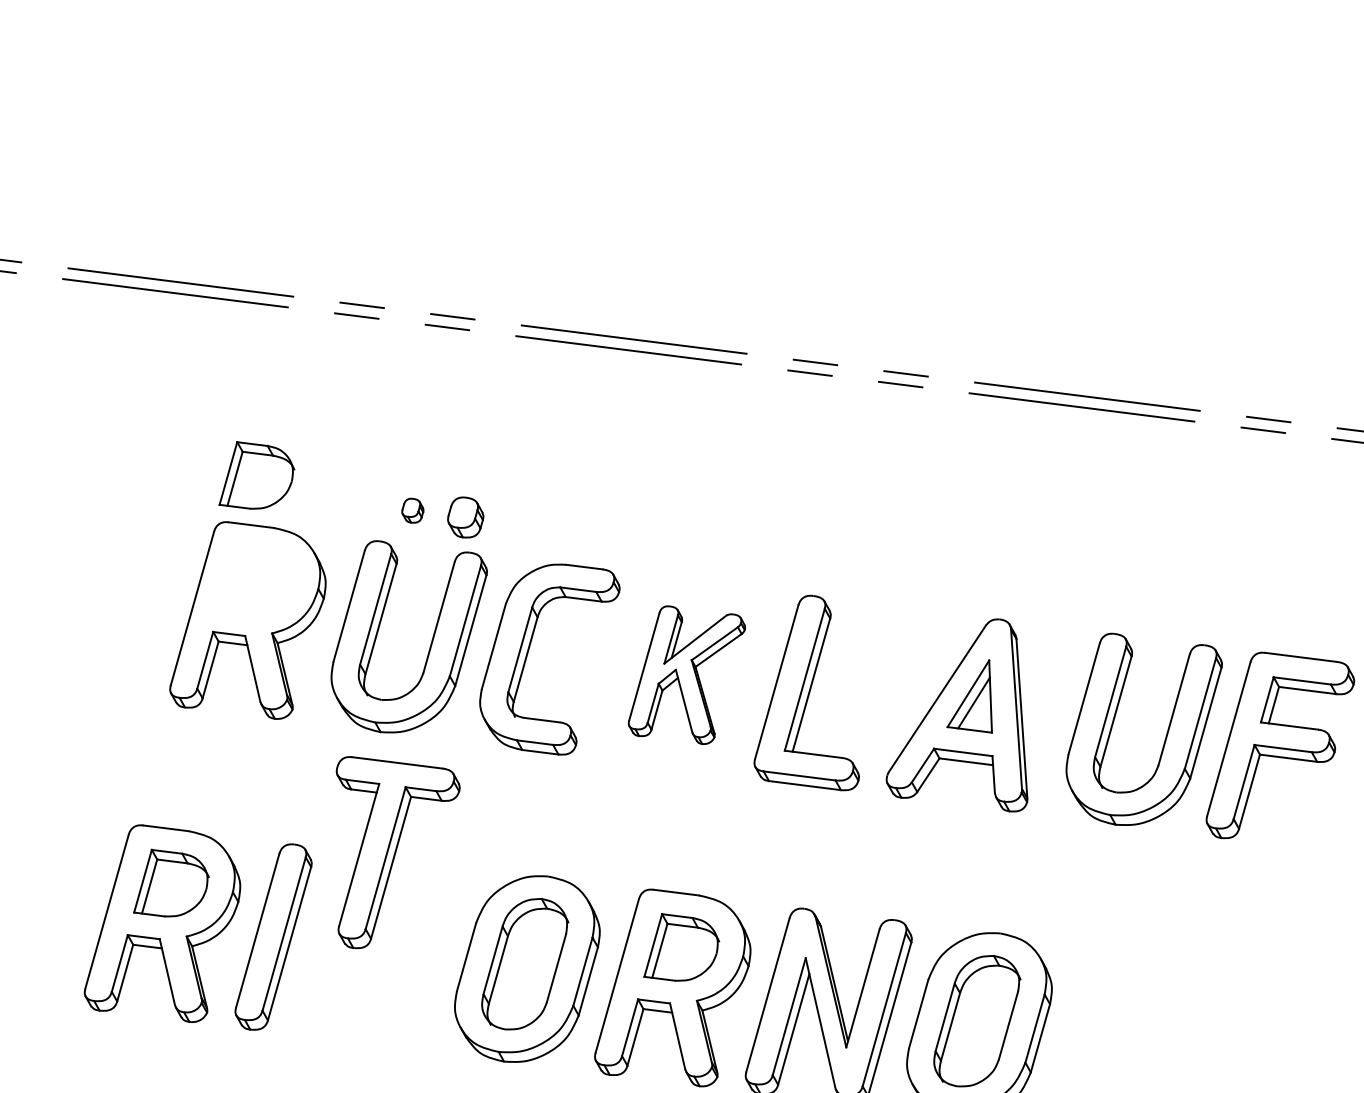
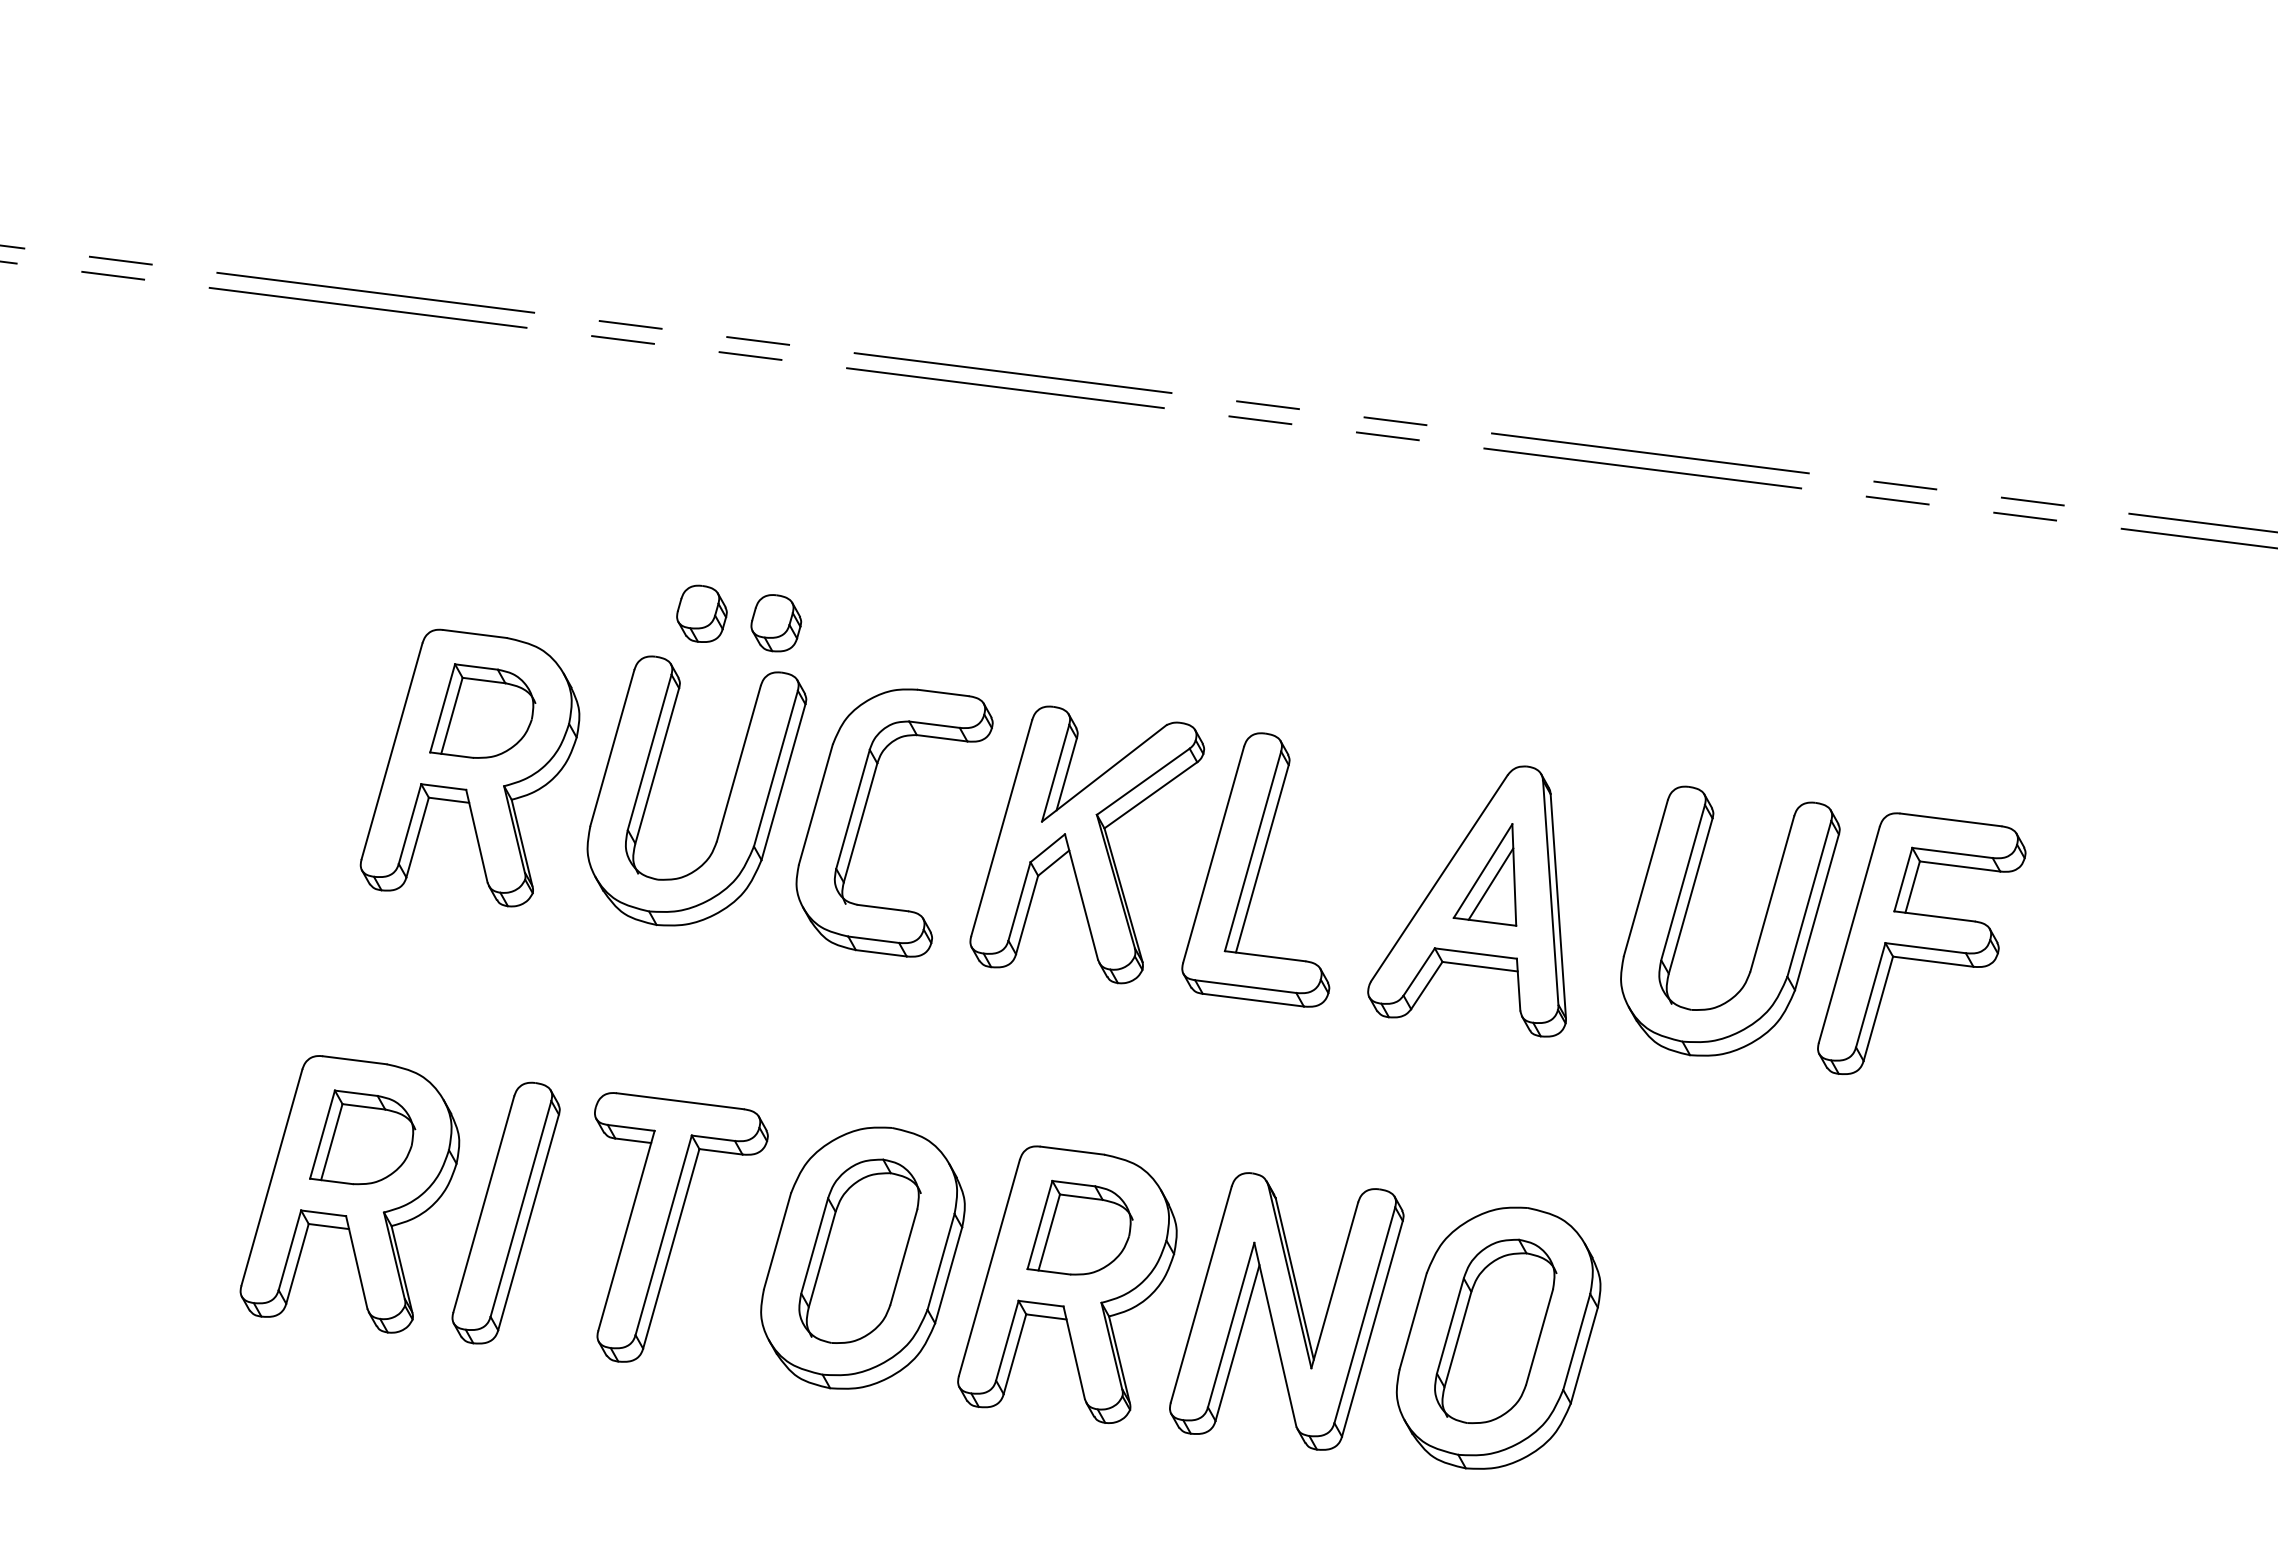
part: (256, 475) -> (482, 710), moved
part: (412, 510) -> (701, 613), size x1.67
part: (687, 674) -> (1087, 844), size x1.43
part: (398, 852) -> (681, 1227), moved

